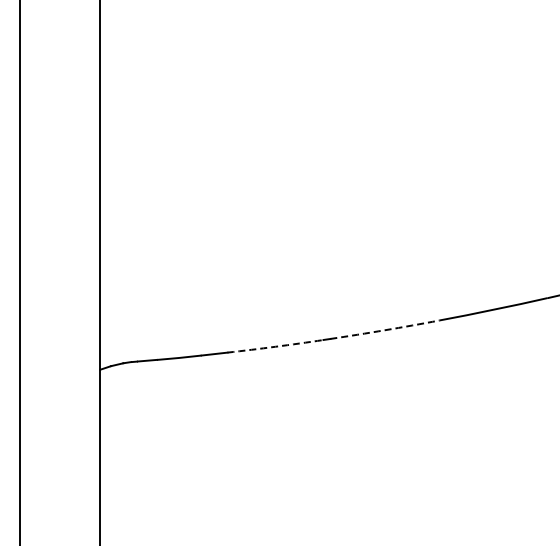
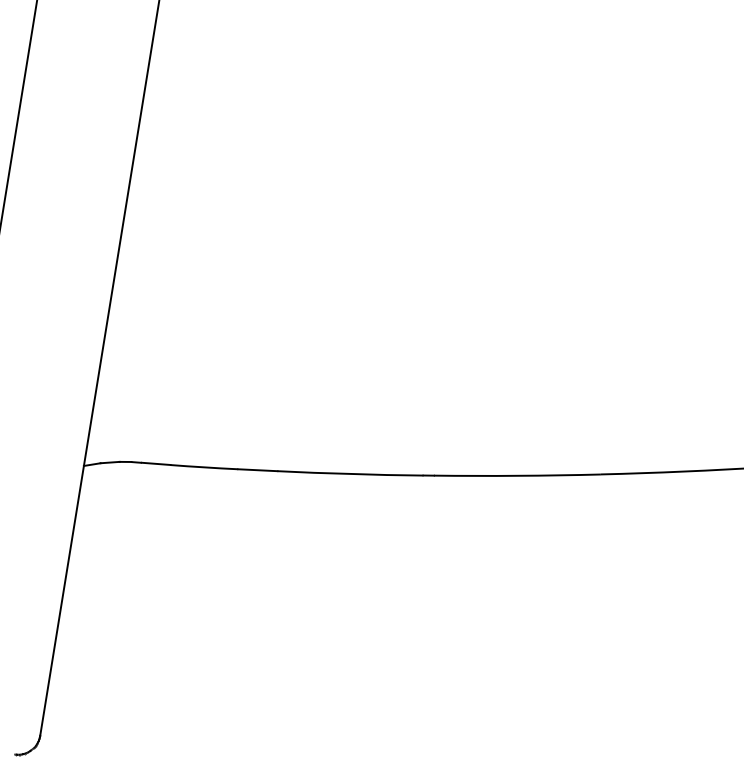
arc: (384, 330) -> (516, 476), dashed -> solid
arc: (275, 346) -> (350, 473), dashed -> solid

